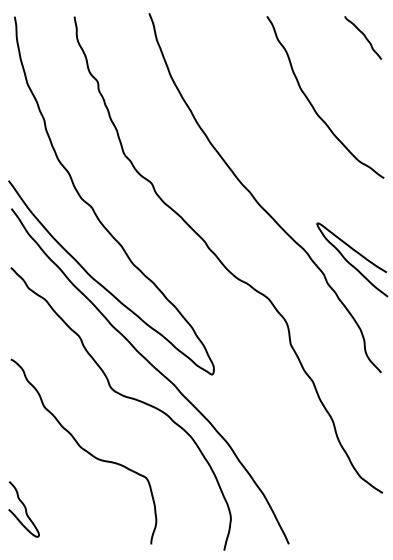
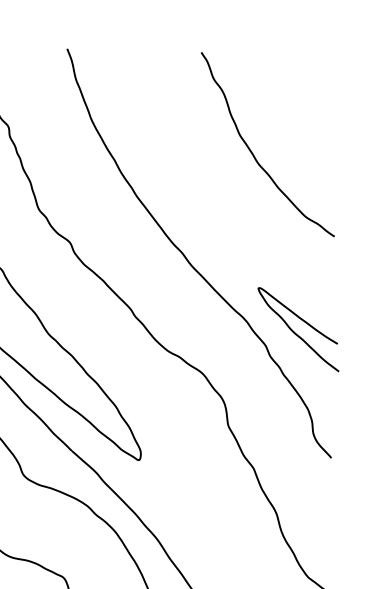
curve: (364, 37) -> (312, 76), removed

